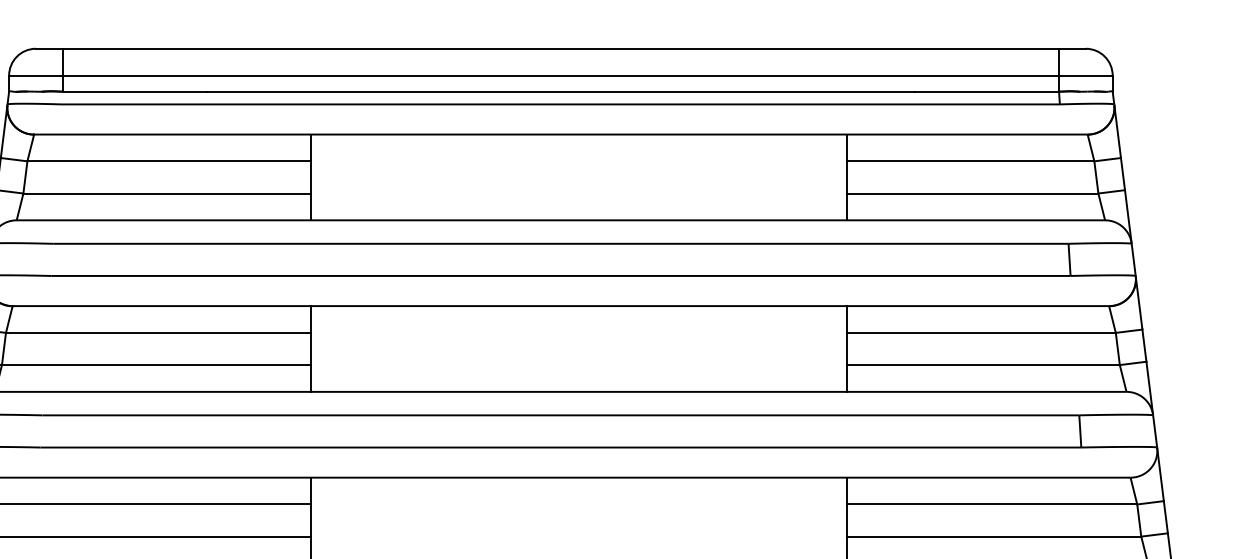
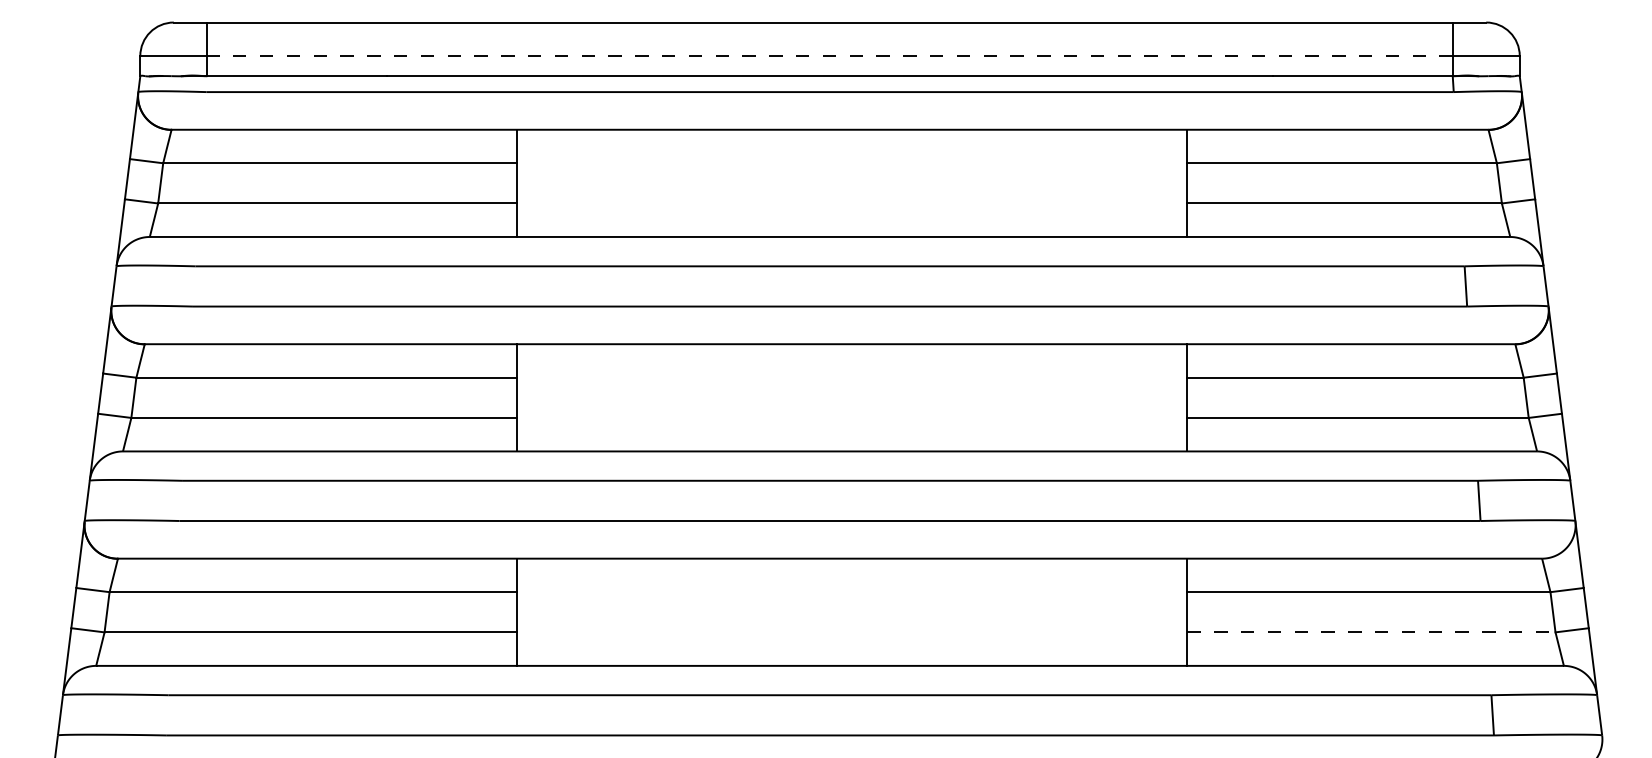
line: (561, 75) -> (830, 56), solid -> dashed
line: (994, 536) -> (1371, 632), solid -> dashed

